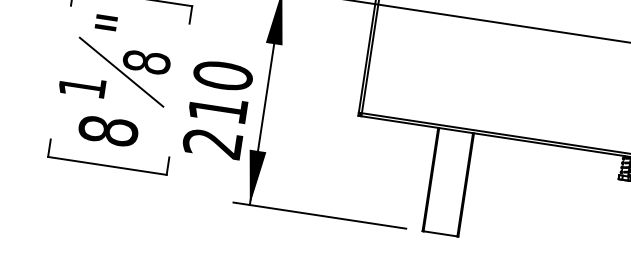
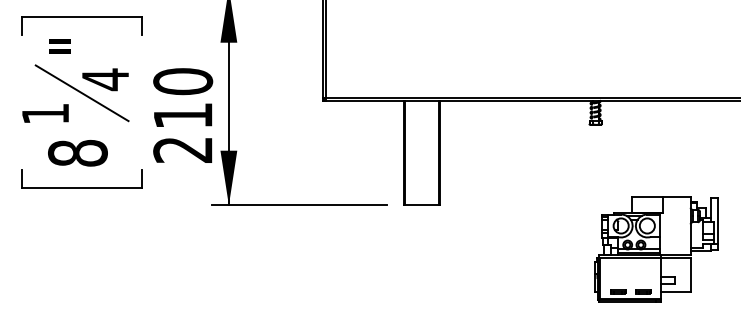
text: (146, 62) -> (105, 79), 8 -> 4

